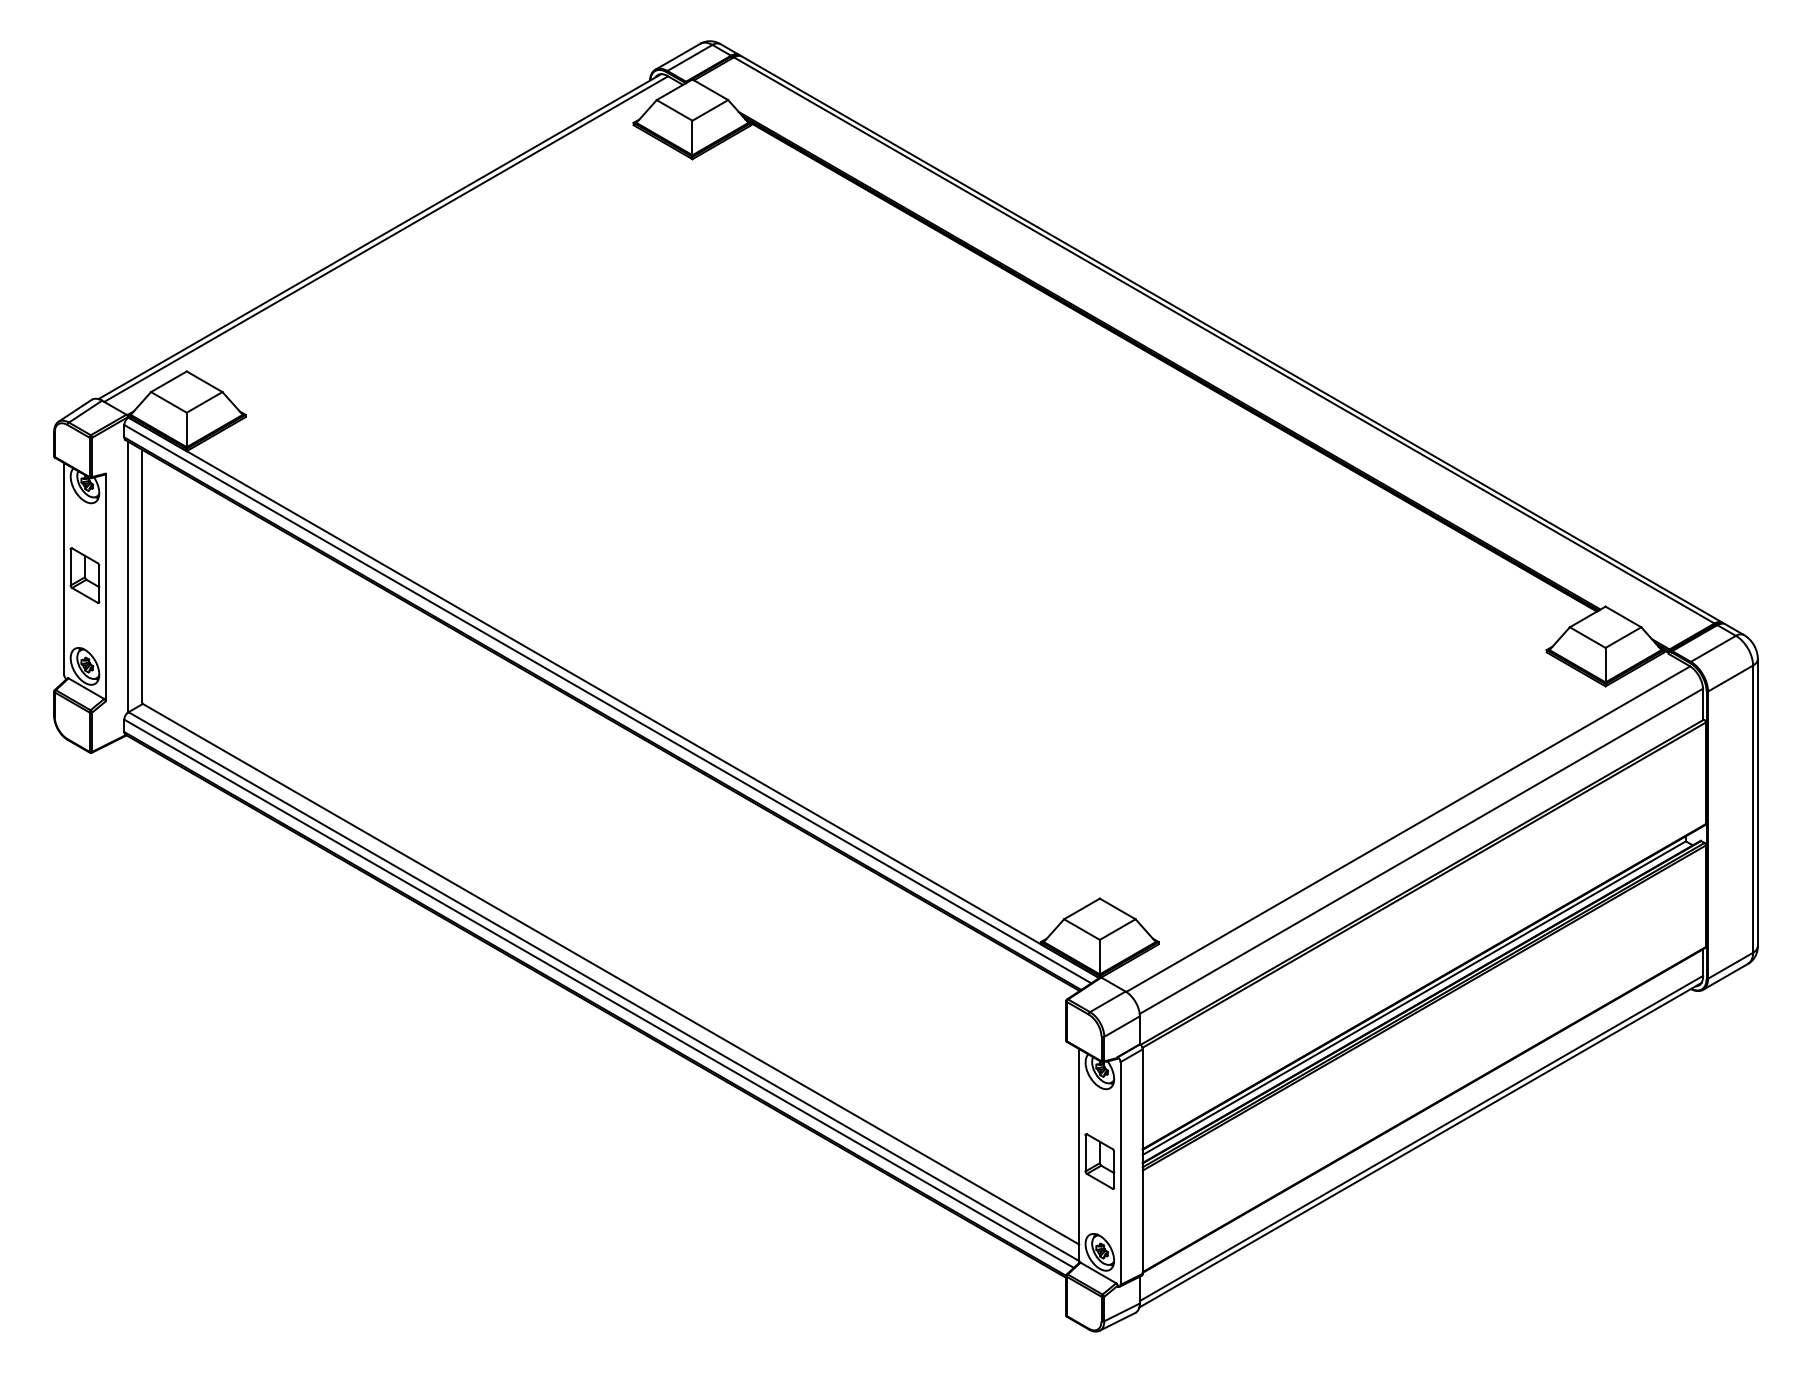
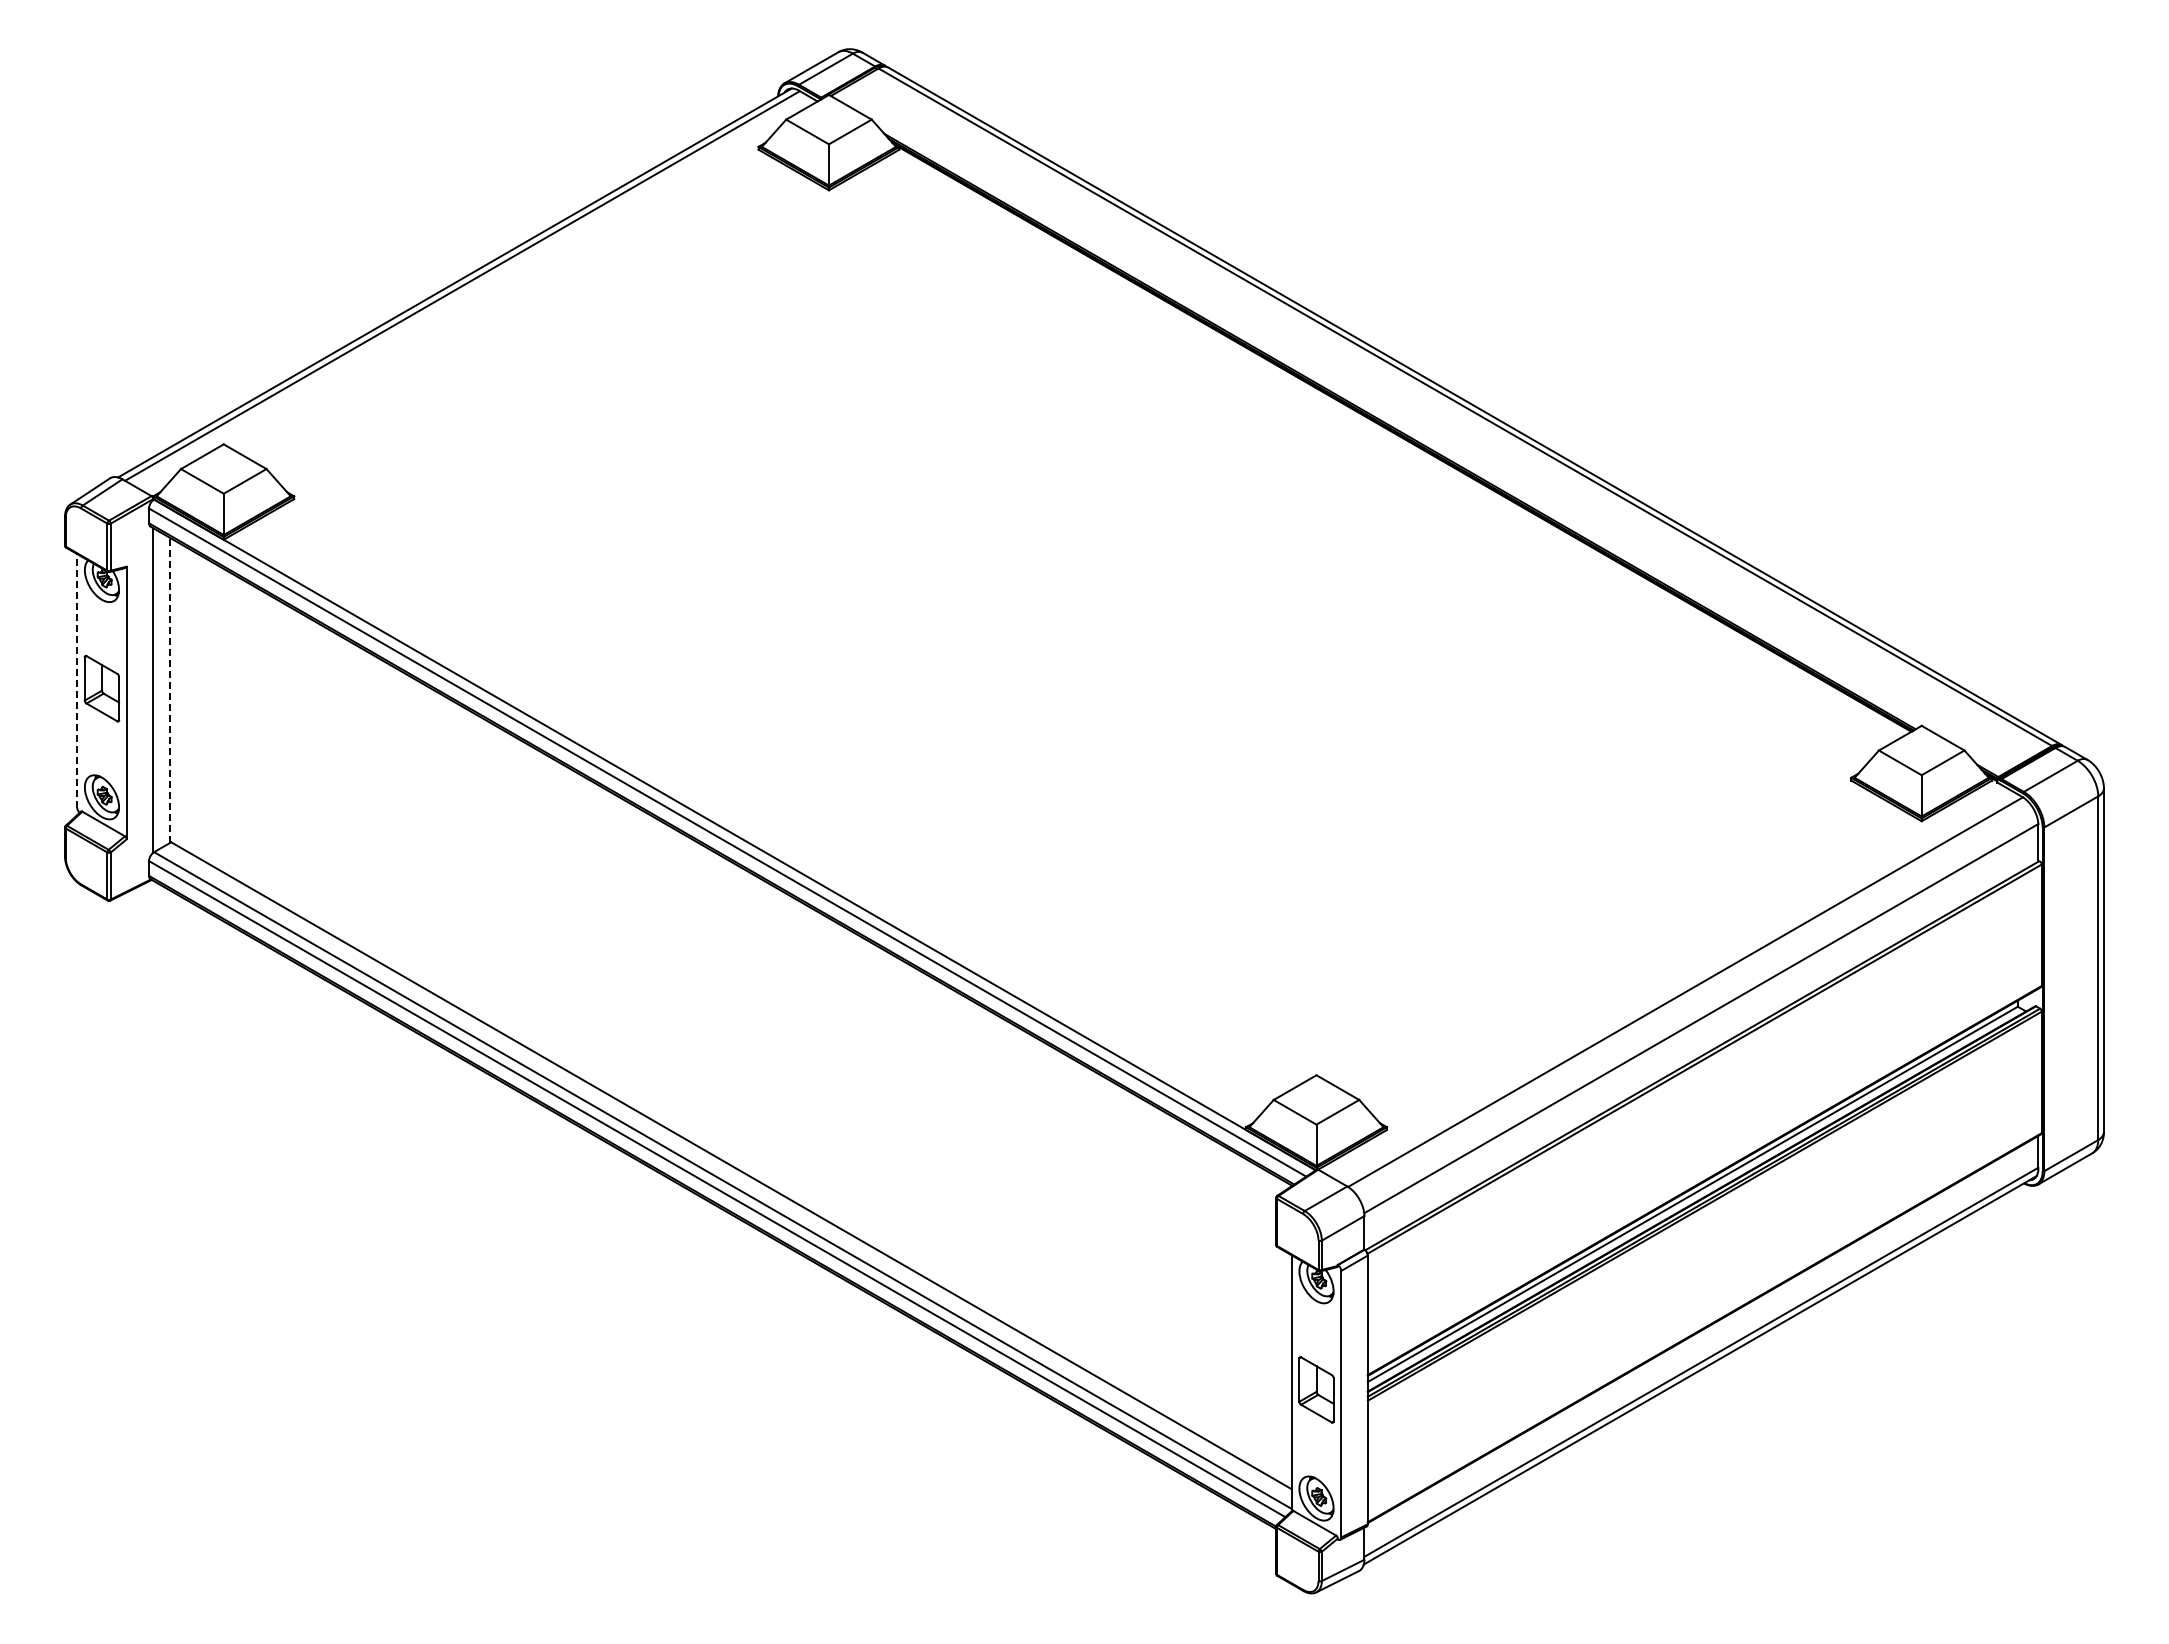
line: (64, 568) -> (77, 680), solid -> dashed
line: (142, 576) -> (170, 689), solid -> dashed

